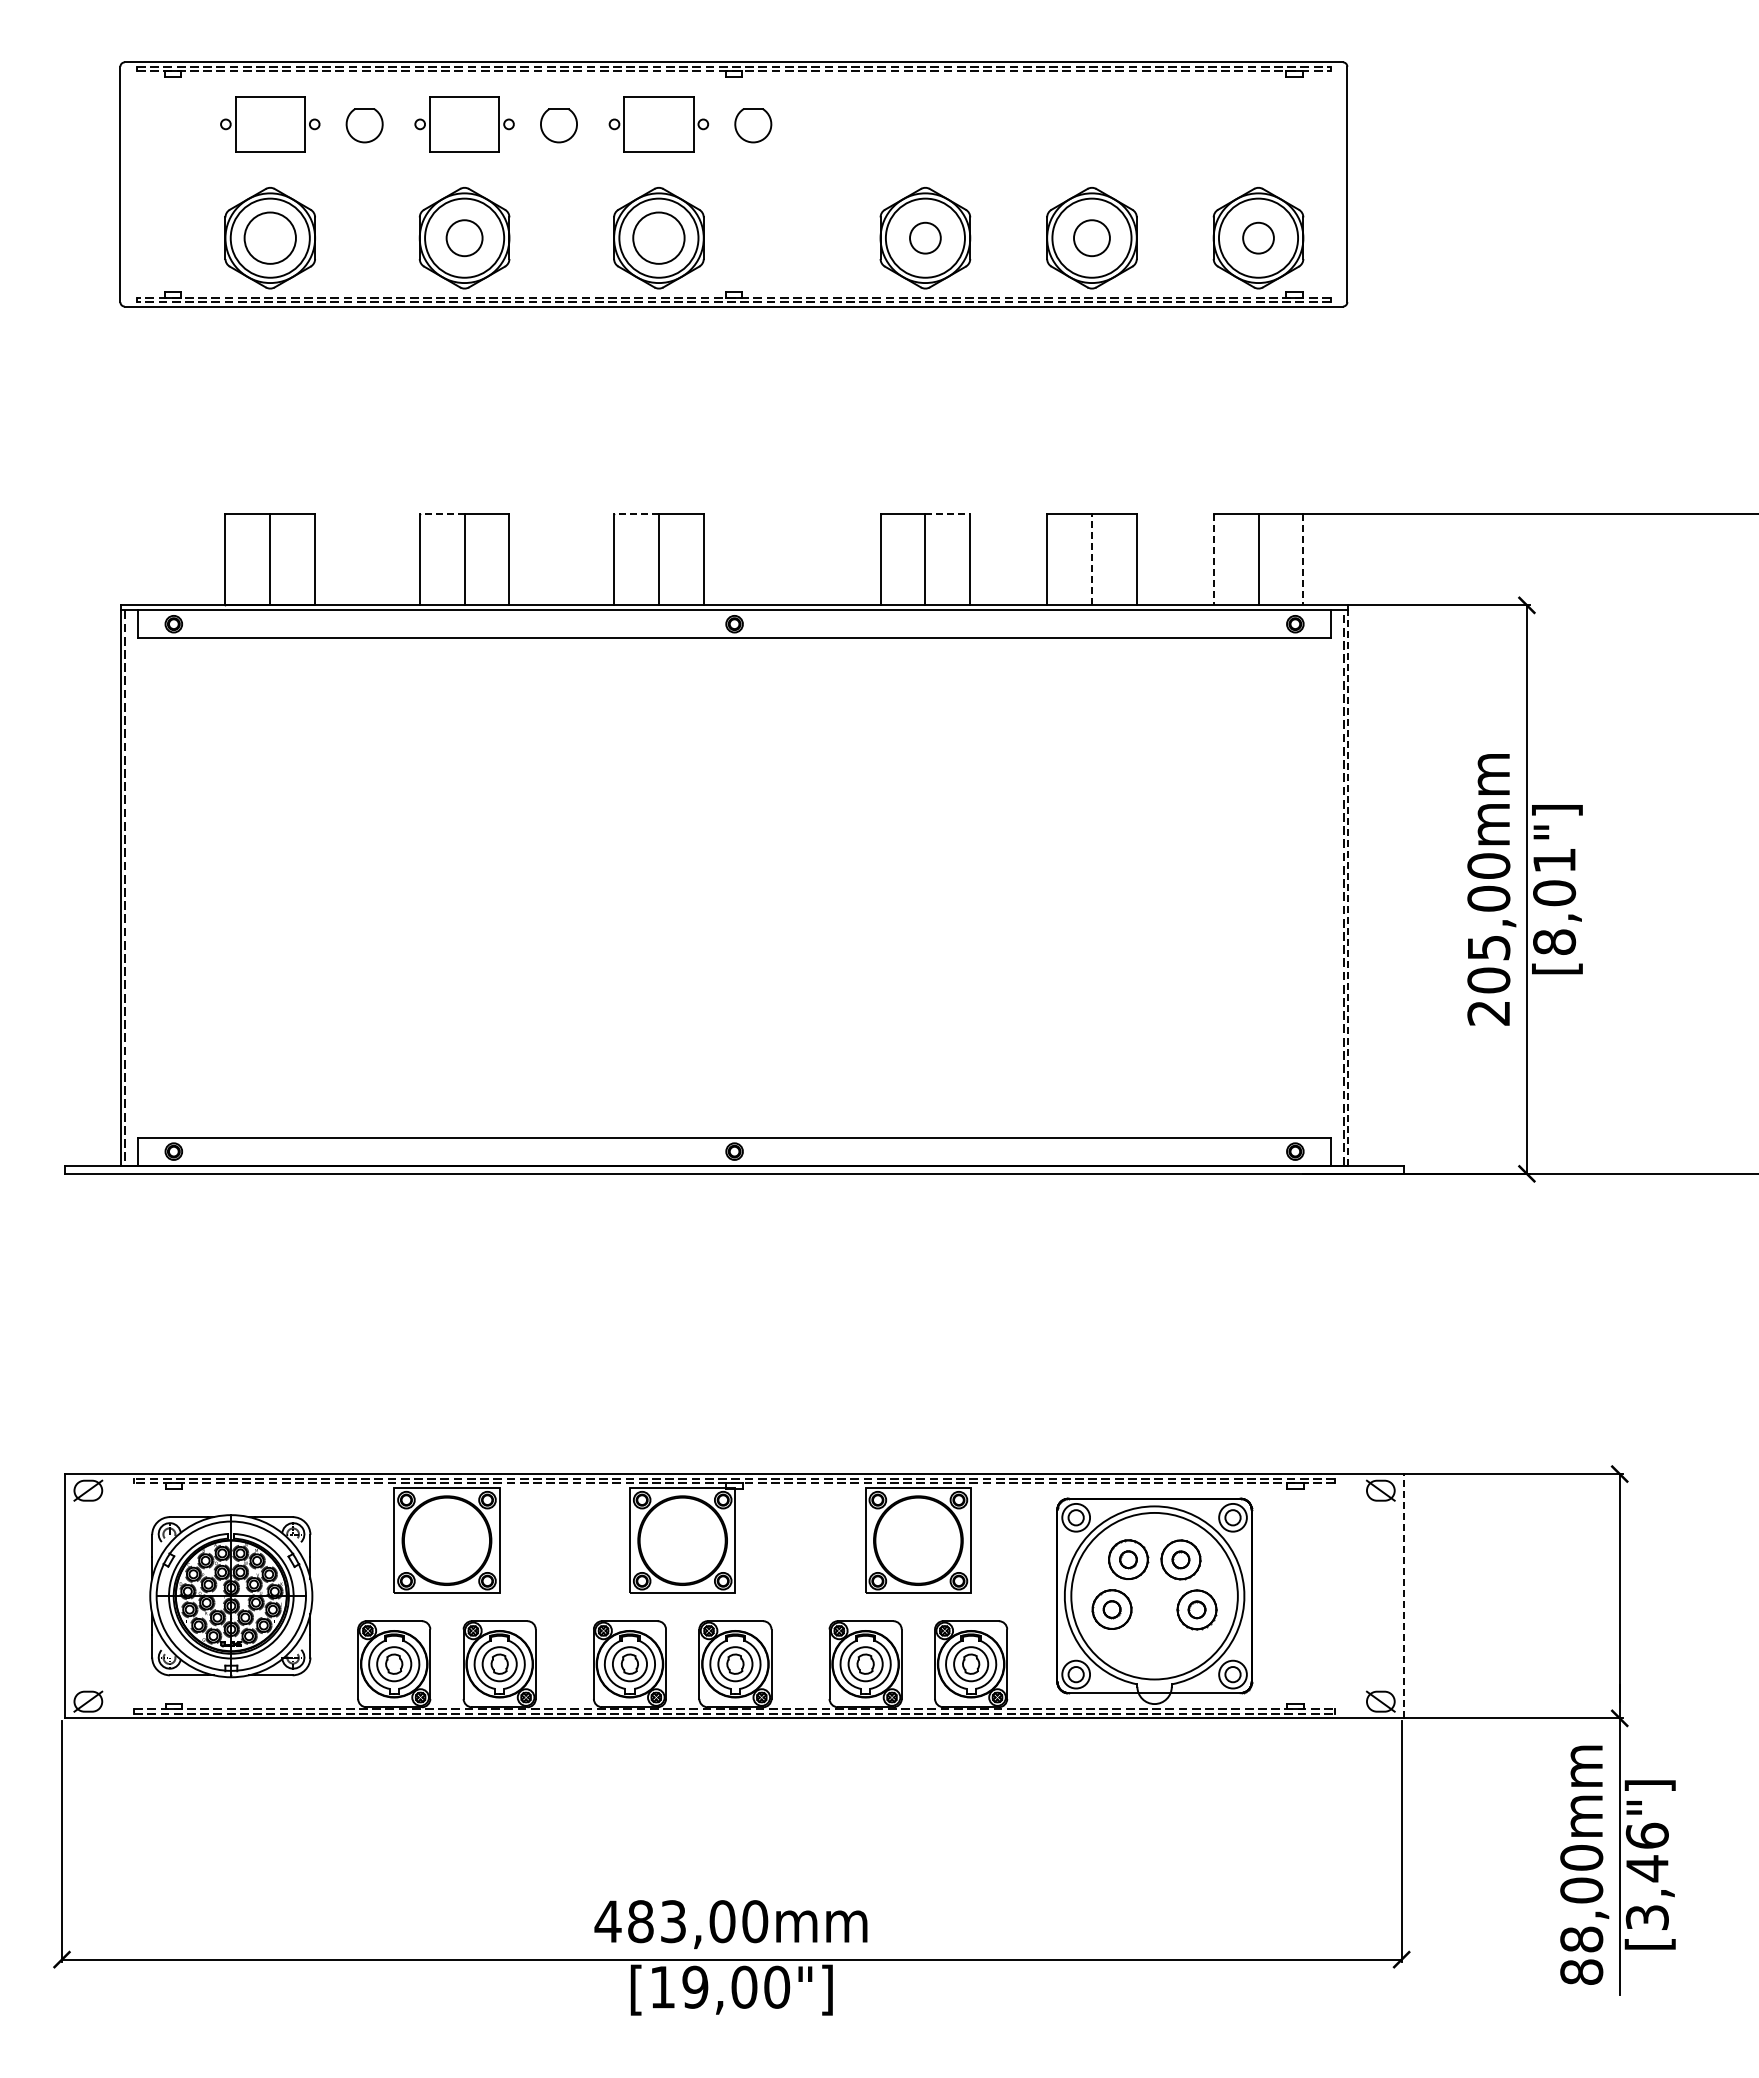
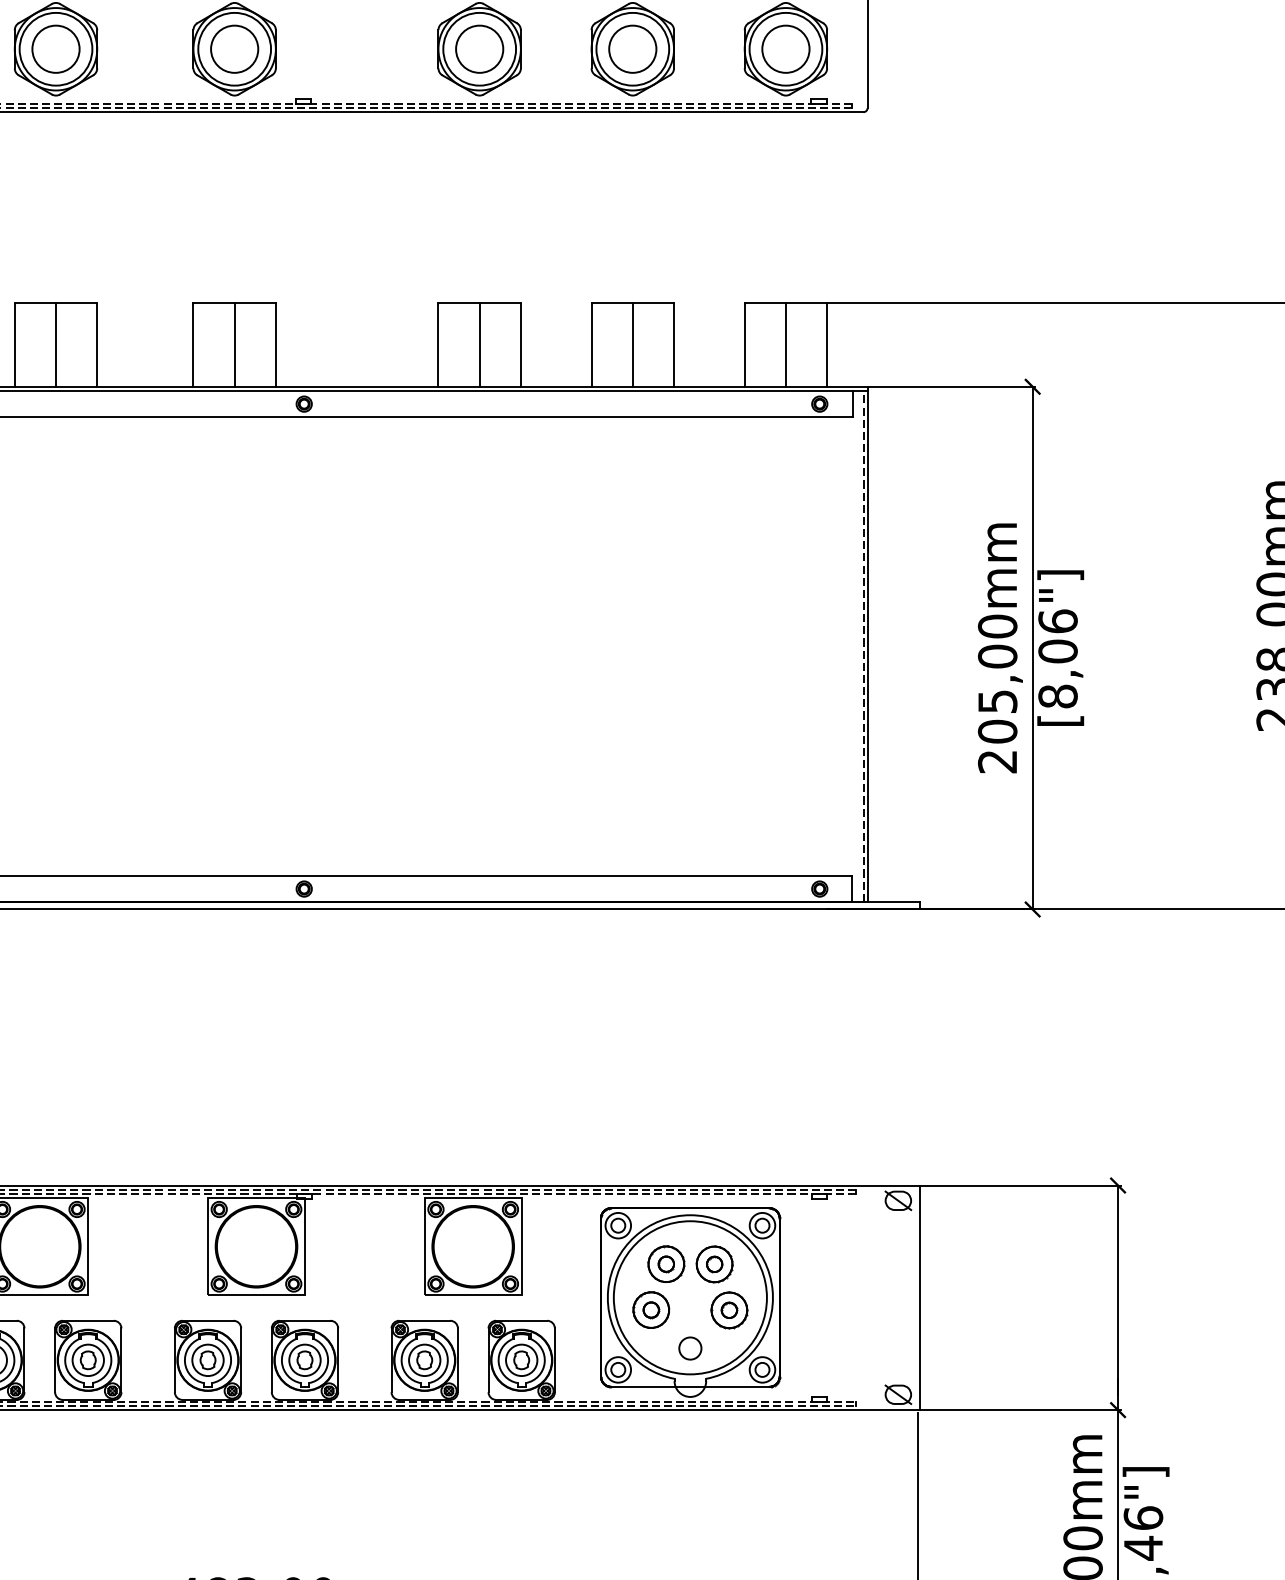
circle: (464, 237) -> (55, 48), size x1.43
circle: (925, 237) -> (479, 48), size x1.67
circle: (1091, 237) -> (632, 48), size x1.43
circle: (1258, 237) -> (785, 48), size x1.67
line: (441, 513) -> (34, 302), dashed -> solid
line: (636, 513) -> (214, 302), dashed -> solid
line: (948, 513) -> (500, 302), dashed -> solid
line: (1091, 559) -> (632, 344), dashed -> solid
line: (1213, 559) -> (744, 344), dashed -> solid
line: (1303, 559) -> (827, 344), dashed -> solid
text: (1554, 860) -> (1058, 621), [8,01"] -> [8,06"]
line: (1348, 887) -> (868, 646), dashed -> solid
line: (1404, 1595) -> (920, 1297), dashed -> solid
circle: (1154, 1651) -> (690, 1348), added

